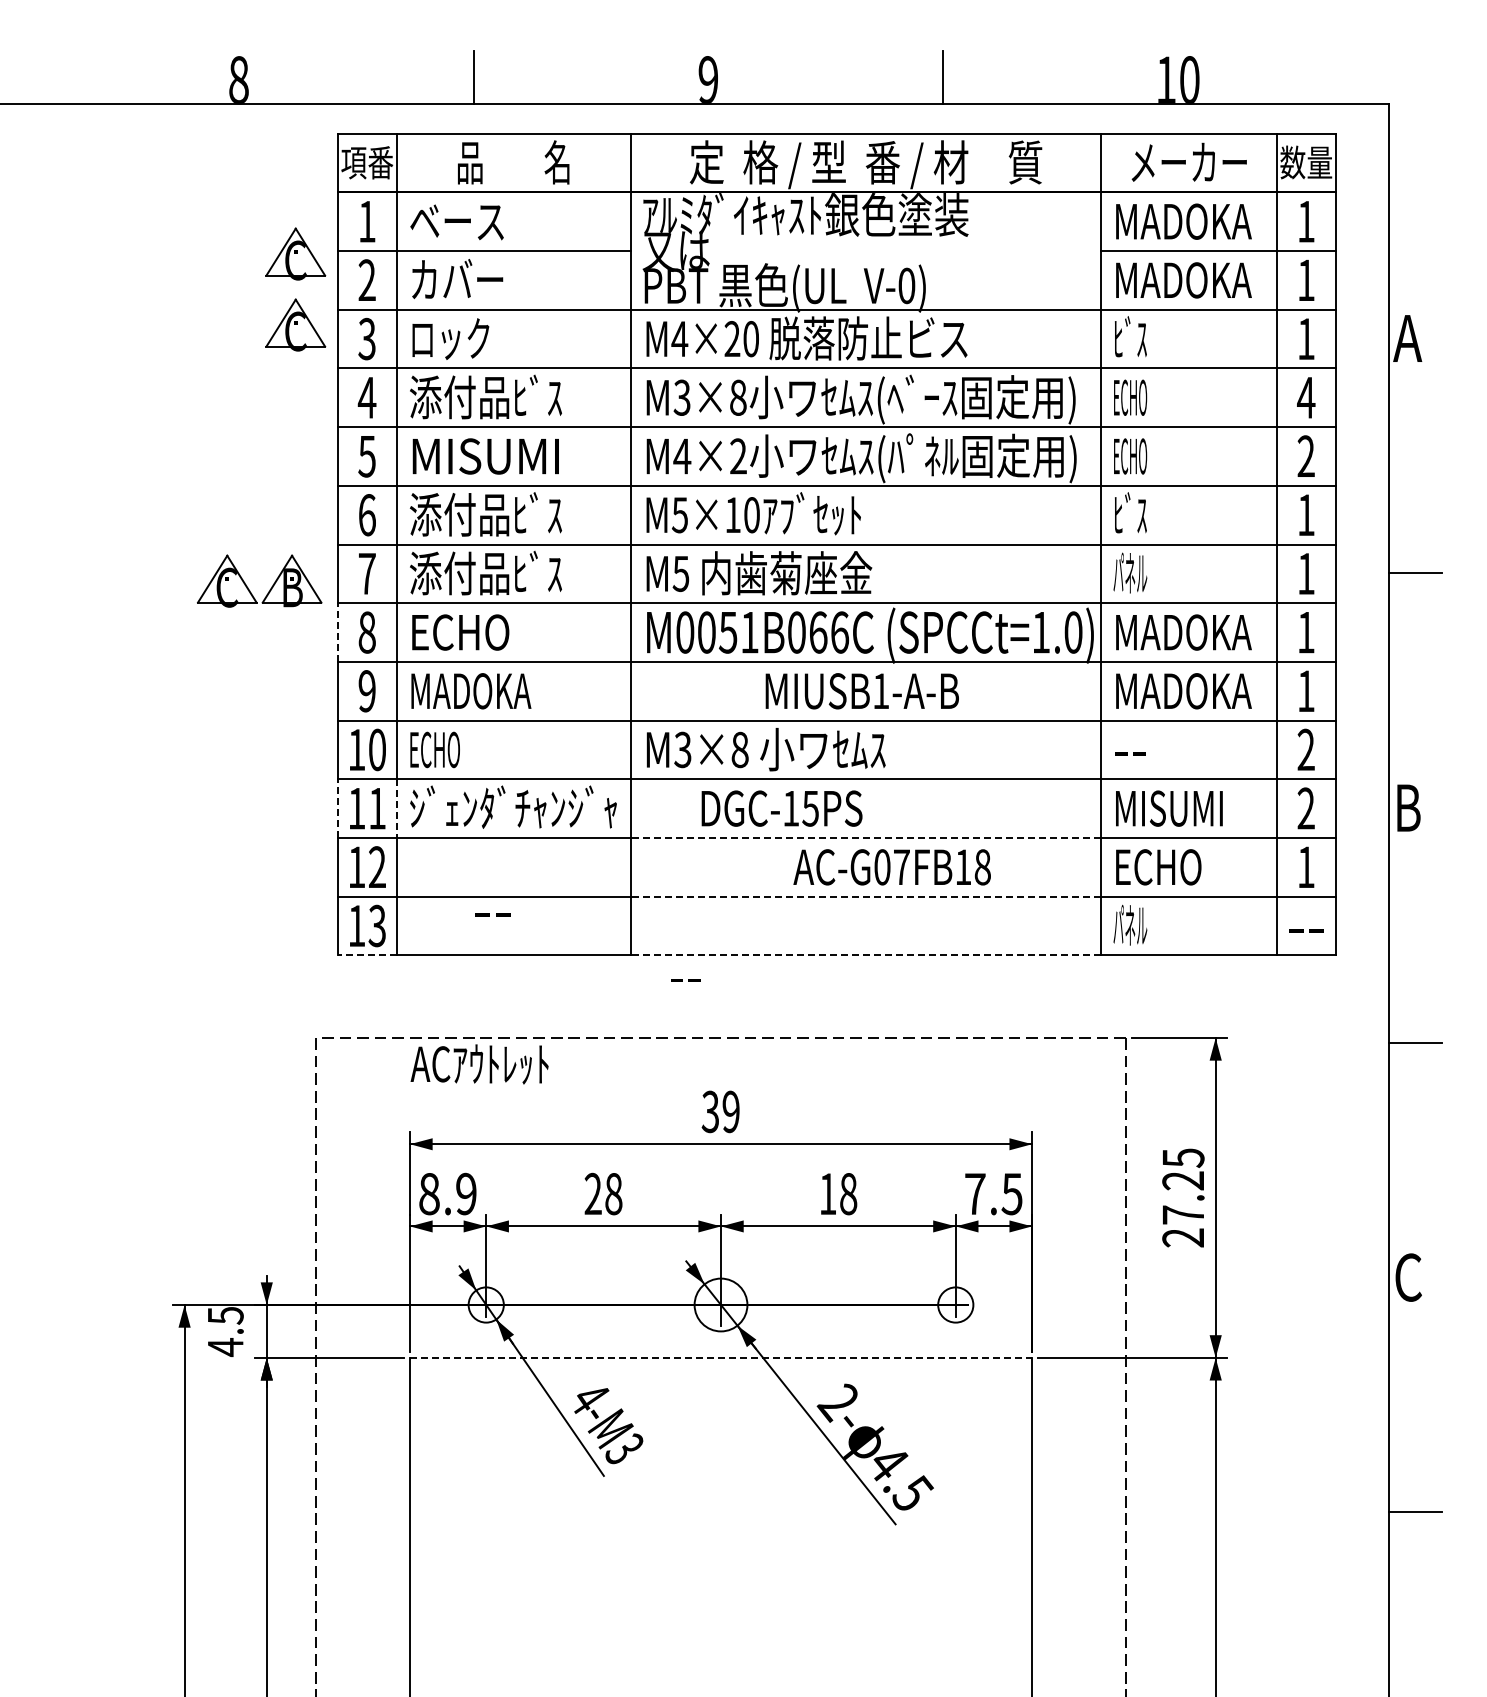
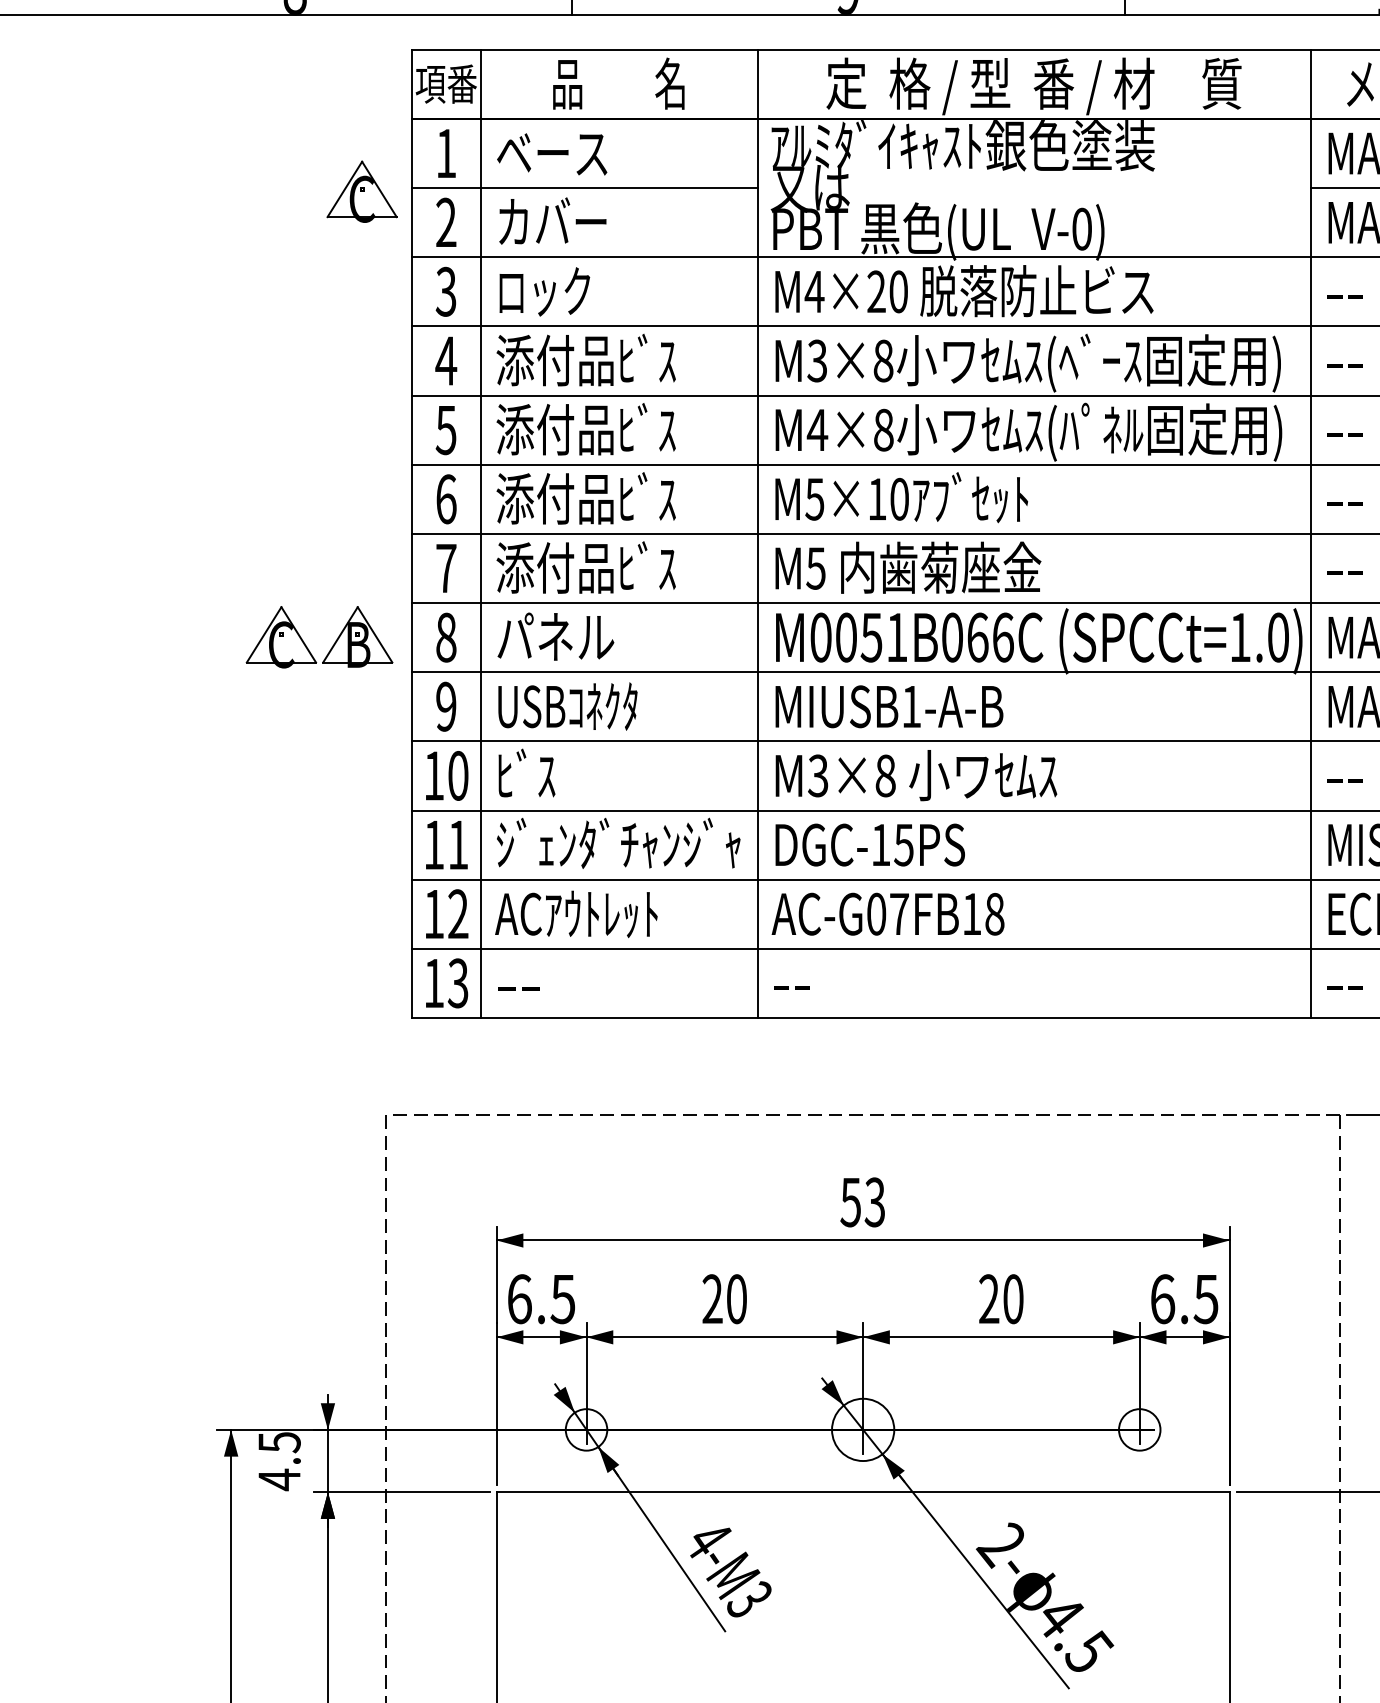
part: (295, 324) -> (361, 274), removed
text: (1130, 336) -> (1345, 288), ﾋﾞｽ -> --
text: (1130, 397) -> (1345, 360), ECHO -> --
text: (485, 455) -> (585, 429), MISUMI -> 添付品ﾋﾞｽ
text: (738, 456) -> (883, 430), M4×2 -> M4×8
text: (1130, 456) -> (1345, 430), ECHO -> --
text: (1130, 512) -> (1345, 496), ﾋﾞｽ -> --
text: (1130, 572) -> (1345, 566), パネル -> --
part: (248, 587) -> (306, 644), moved
text: (459, 631) -> (555, 636), ECHO -> パネル
line: (337, 632) -> (411, 637), dashed -> solid
text: (471, 690) -> (569, 705), MADOKA -> USBｺﾈｸﾀ
text: (861, 691) -> (888, 707), moved
text: (434, 747) -> (525, 773), ECHO -> ﾋﾞｽ
line: (337, 808) -> (411, 844), dashed -> solid
text: (781, 808) -> (869, 844), moved
line: (396, 809) -> (480, 846), dashed -> solid
line: (866, 838) -> (1034, 880), dashed -> solid
text: (891, 867) -> (887, 914), moved
line: (866, 896) -> (1034, 948), dashed -> solid
text: (492, 914) -> (518, 988), moved
text: (1130, 924) -> (1345, 981), パネル -> --
line: (366, 955) -> (445, 1018), dashed -> solid
line: (866, 955) -> (1034, 1018), dashed -> solid
text: (685, 980) -> (791, 988), moved
text: (479, 1064) -> (576, 914), moved
text: (720, 1111) -> (862, 1201), 39 -> 53
text: (447, 1193) -> (540, 1298), 8.9 -> 6.5
text: (613, 1193) -> (736, 1298), 28 -> 20
text: (838, 1193) -> (1001, 1298), 18 -> 20
text: (975, 1193) -> (1162, 1298), 7.5 -> 6.5
line: (721, 1357) -> (863, 1491), dashed -> solid

